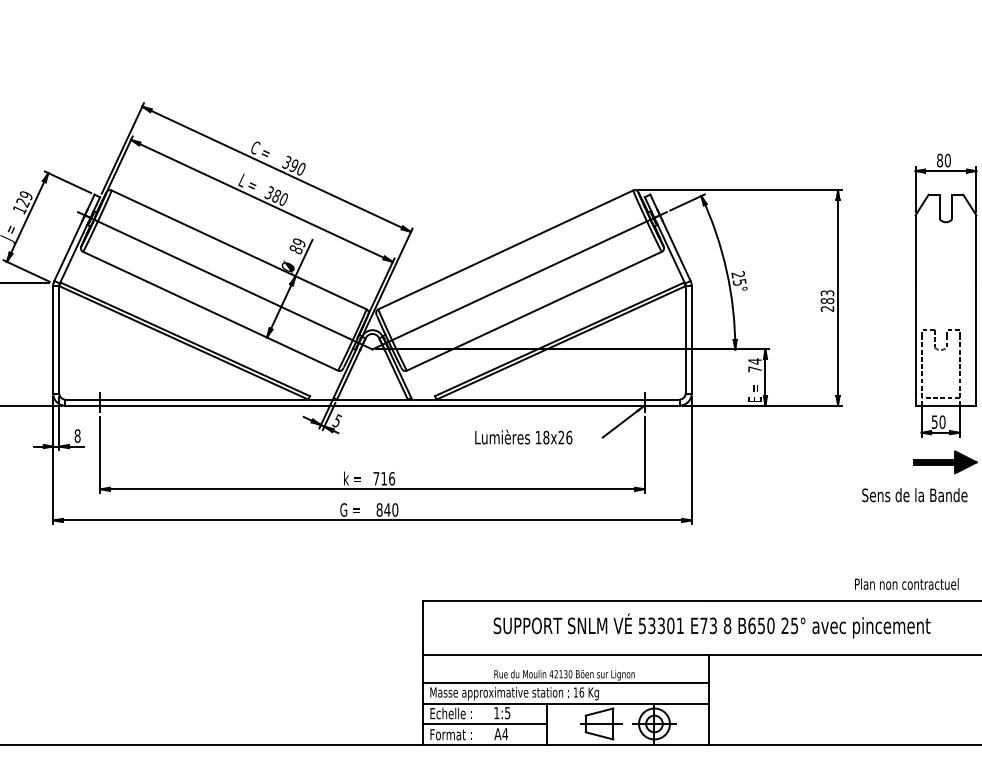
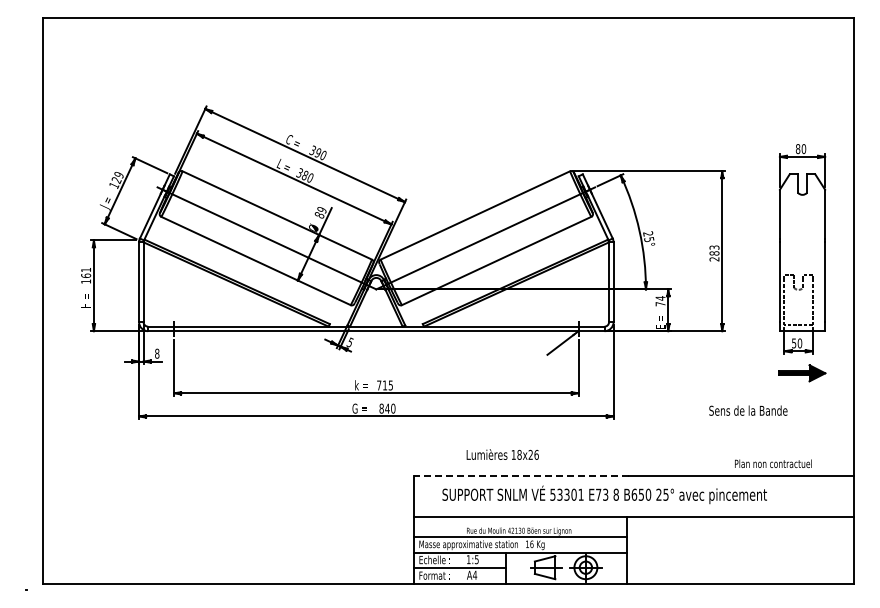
text: (523, 437) -> (502, 454), moved
text: (391, 478) -> (390, 385), 716 -> 715
text: (914, 494) -> (748, 410), moved
line: (567, 601) -> (521, 476), solid -> dashed
text: (711, 625) -> (604, 494), moved

